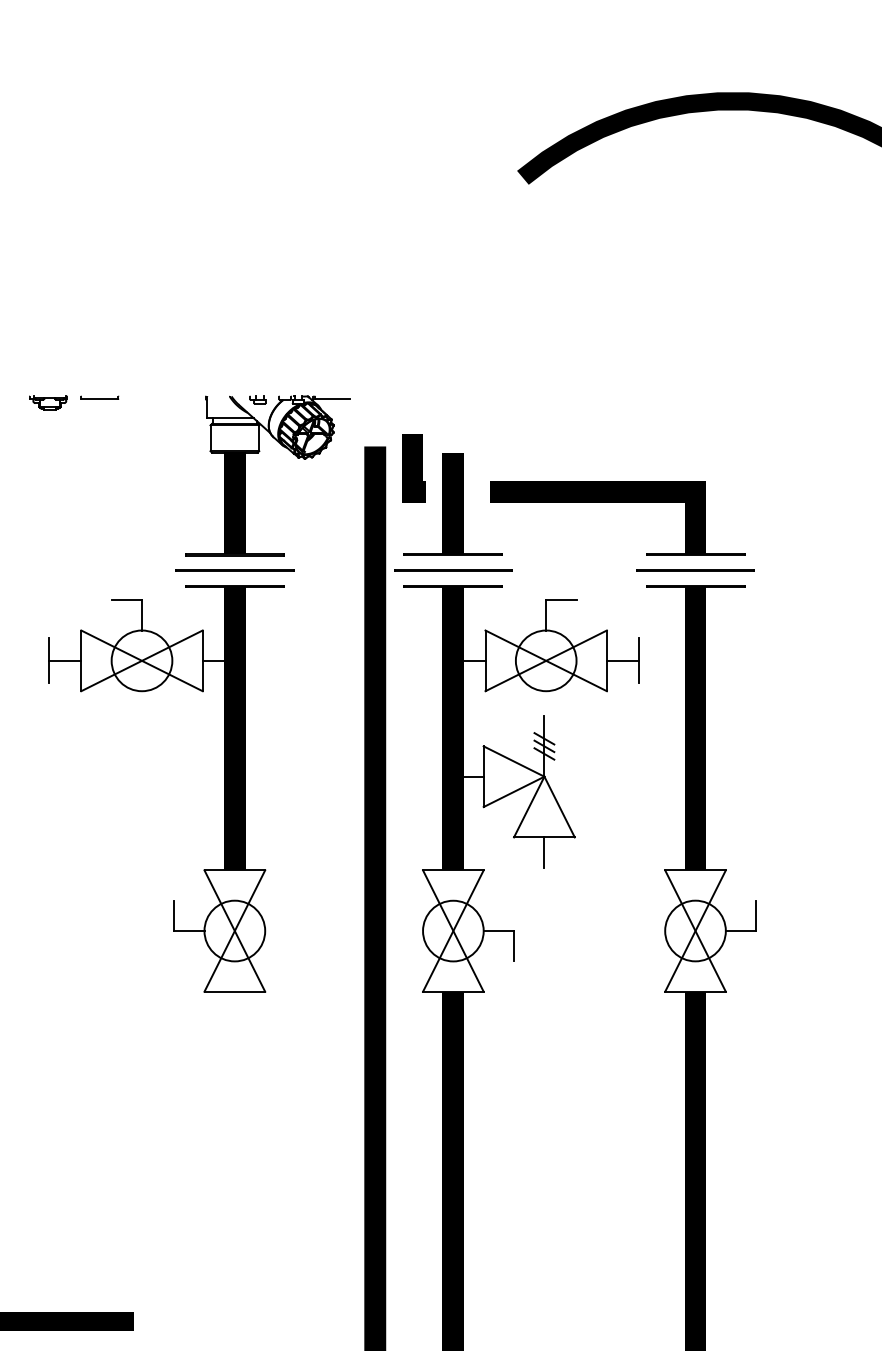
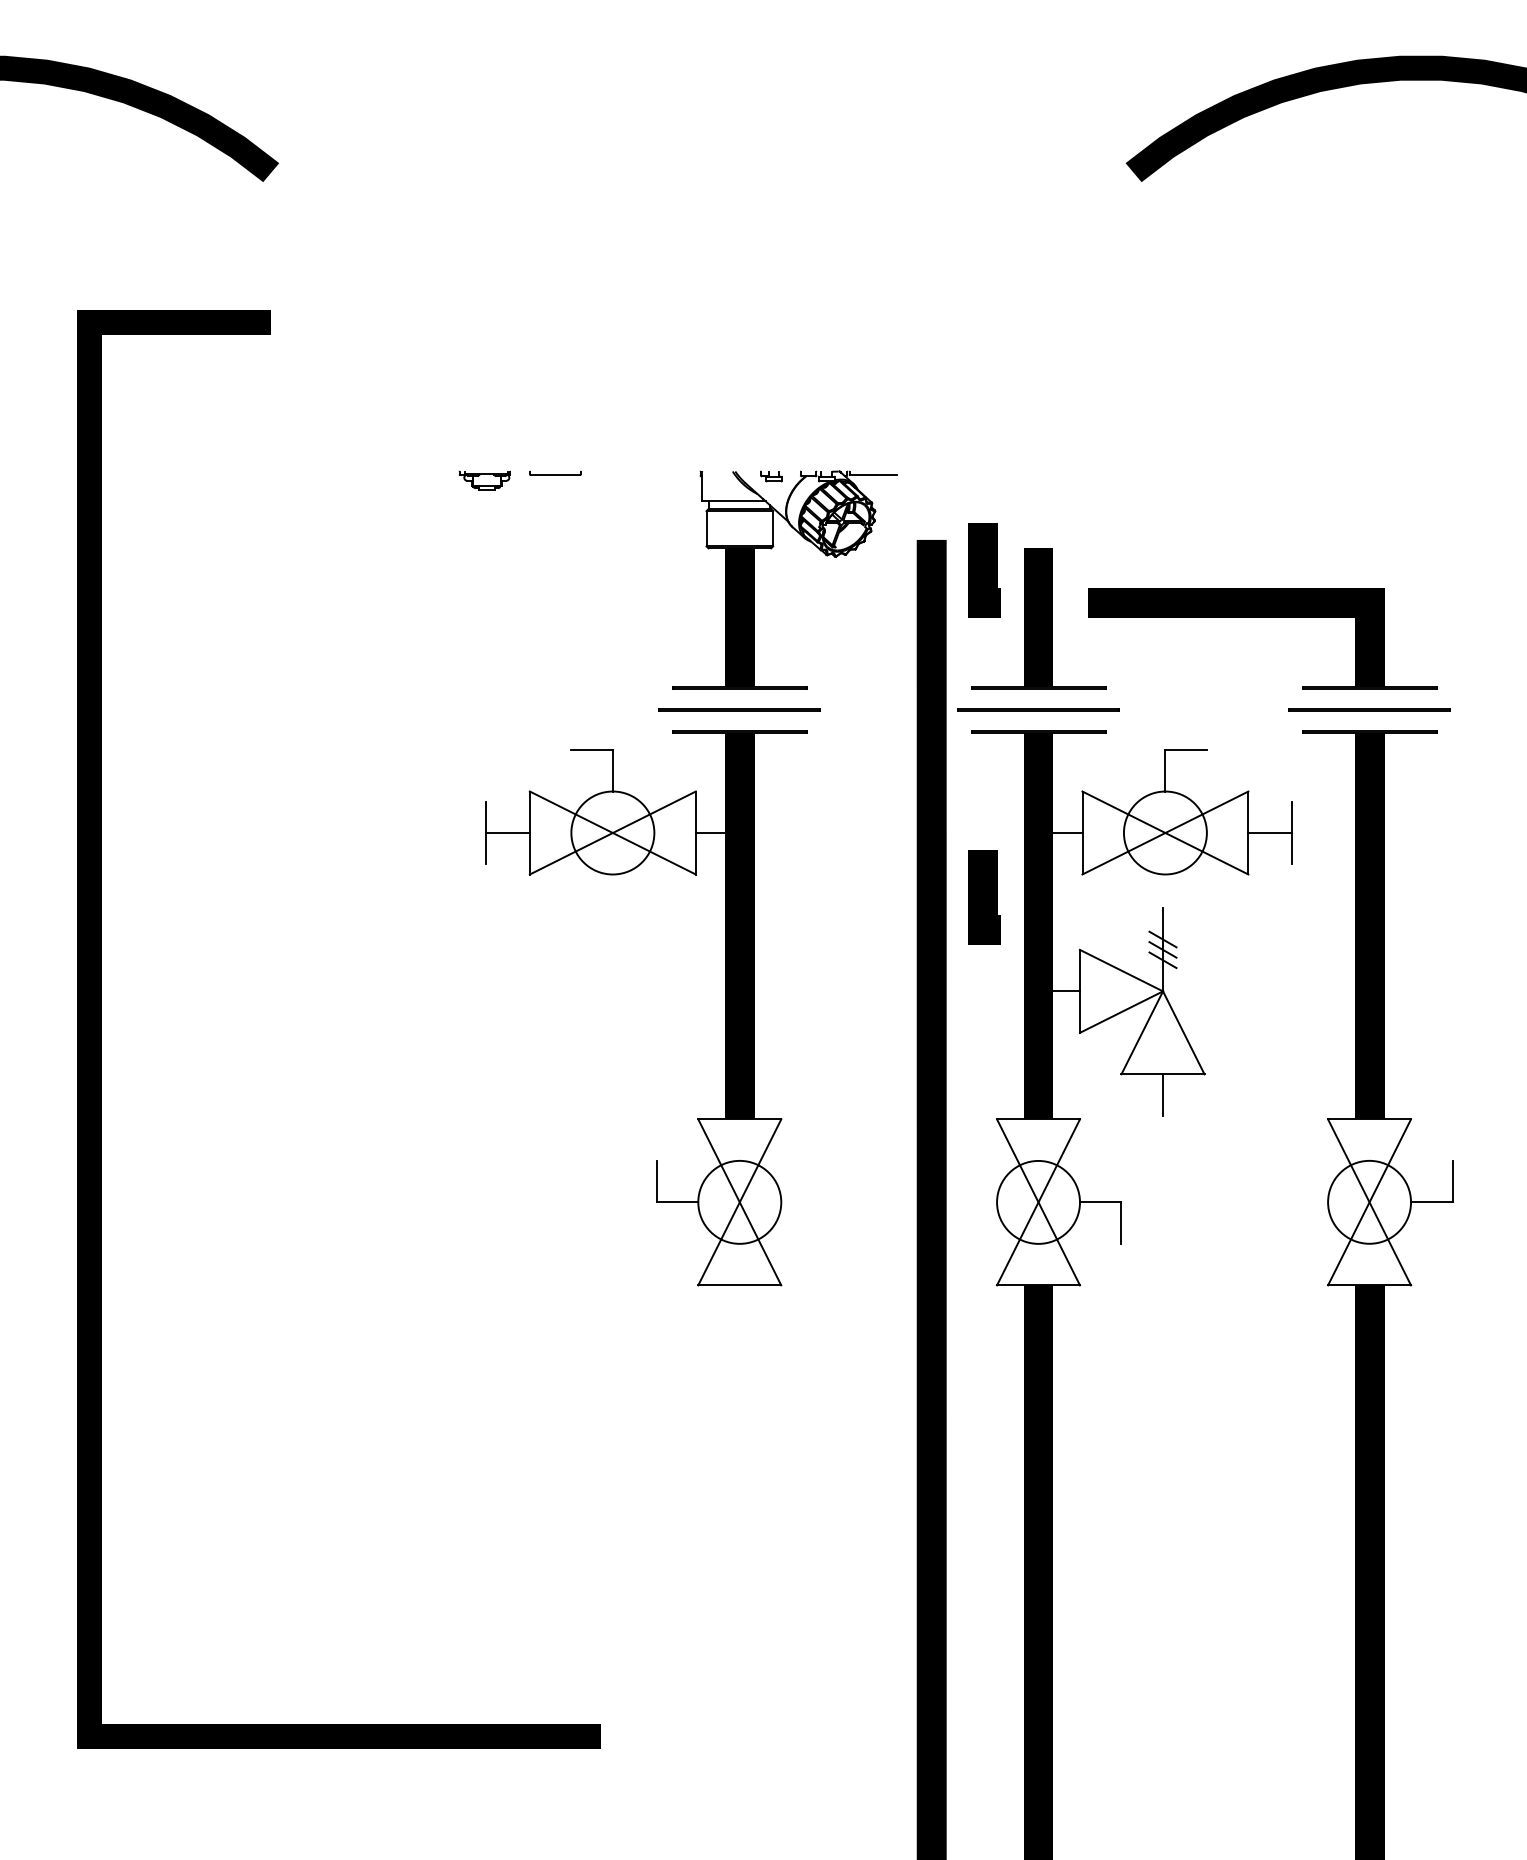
line: (413, 708) -> (984, 897), added

